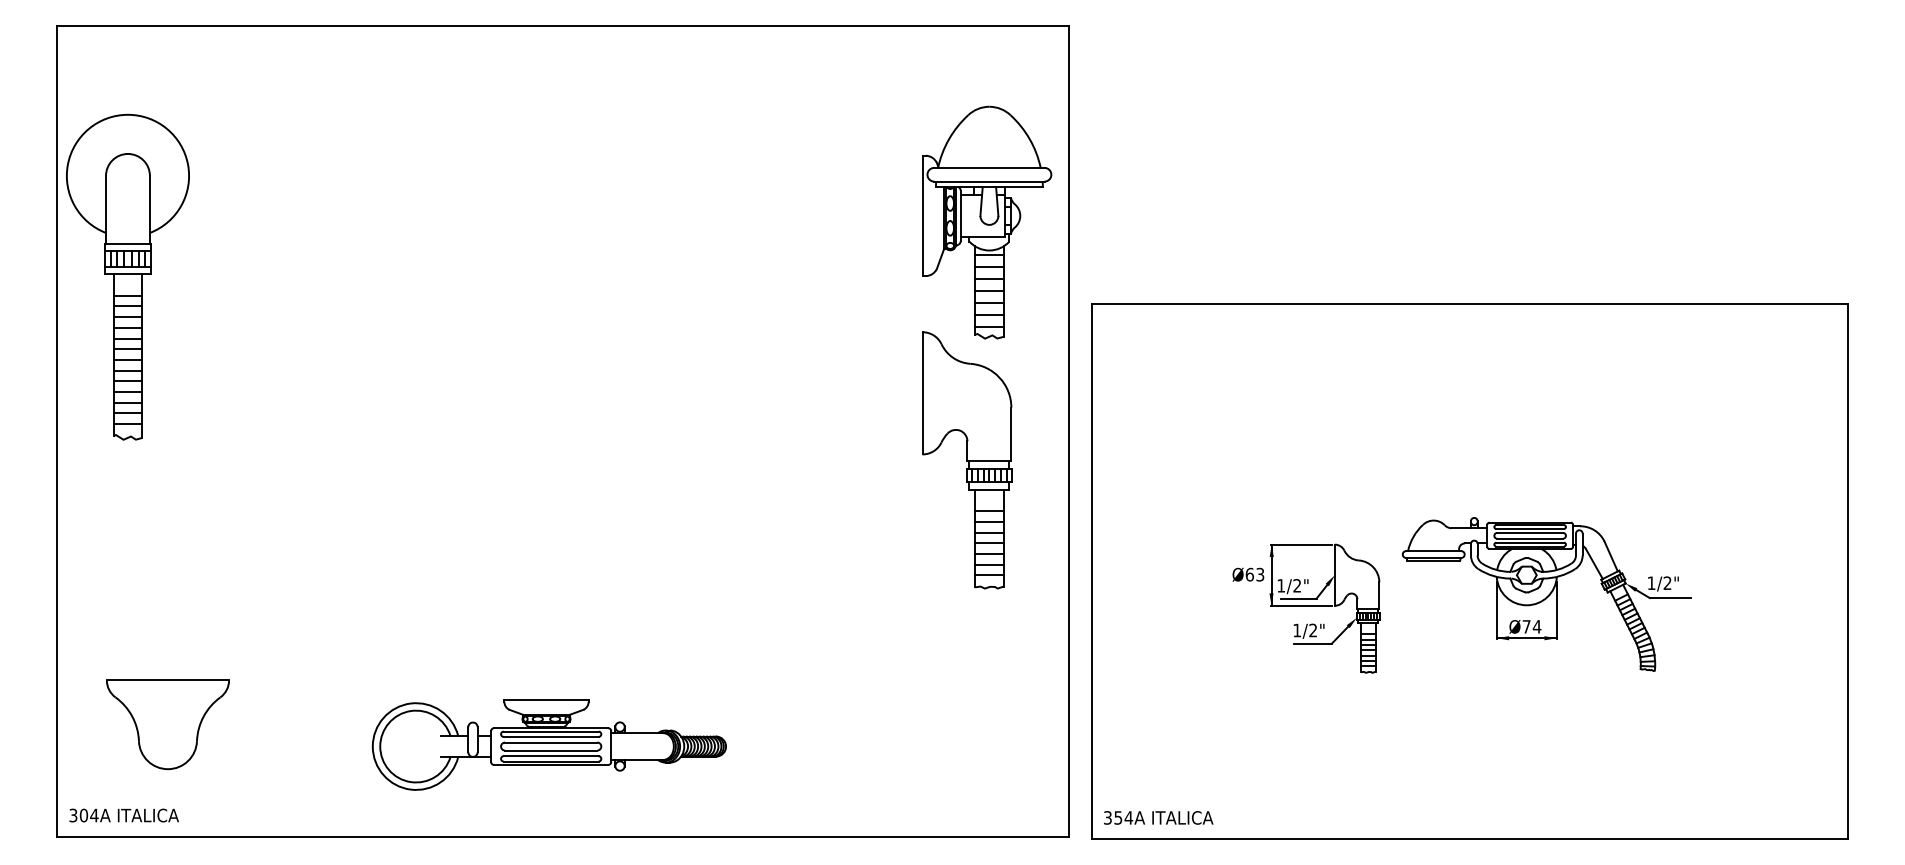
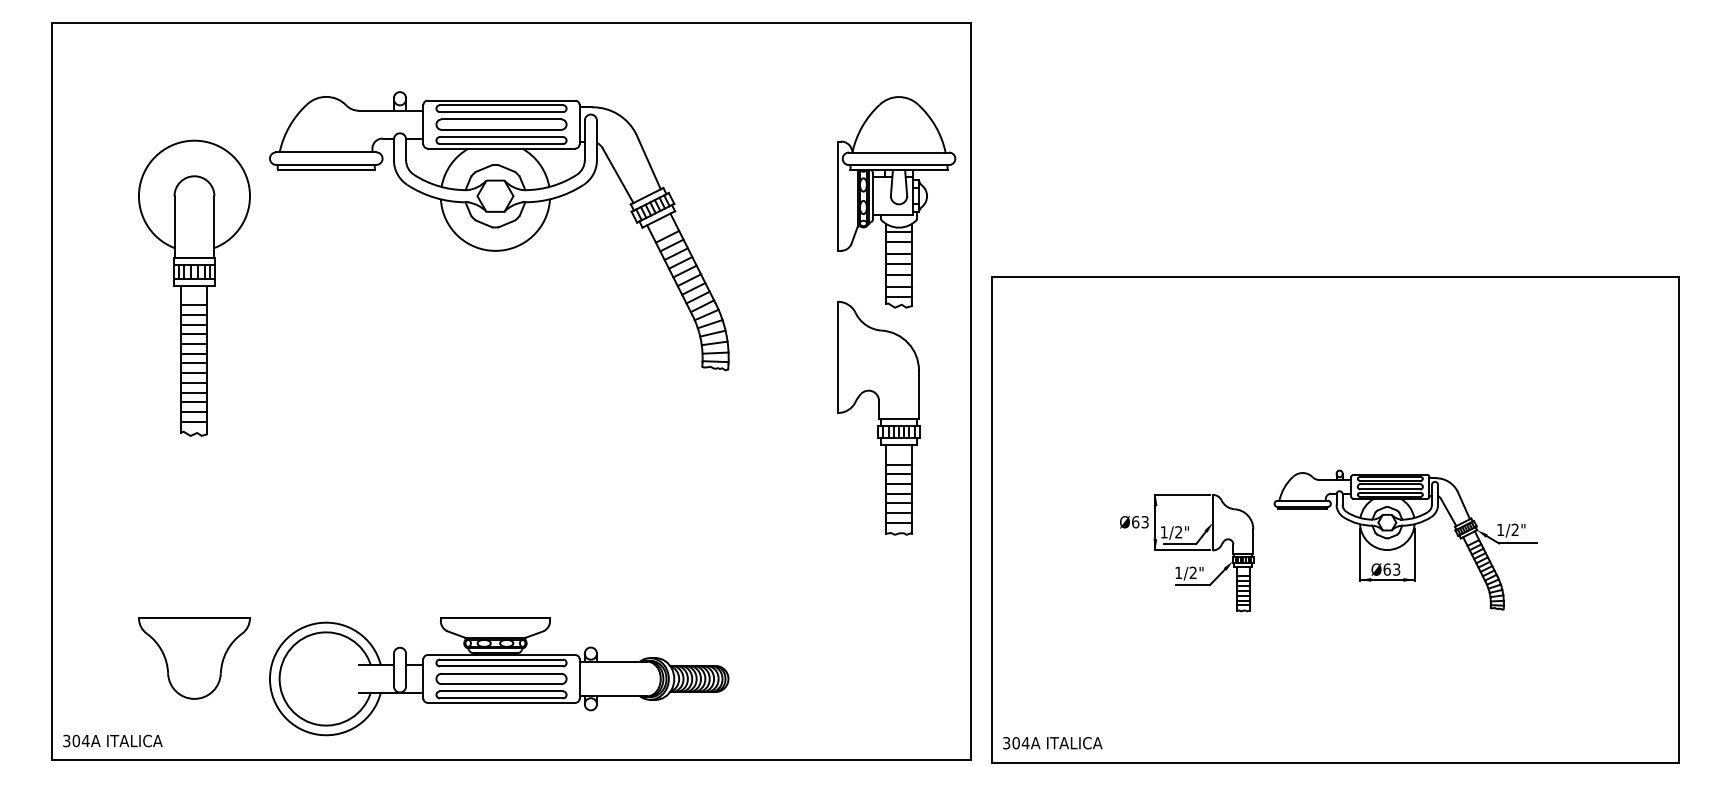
part: (549, 254) -> (499, 231), added
part: (127, 276) -> (194, 287), moved
text: (1531, 626) -> (1391, 569), Ø74 -> Ø63
part: (167, 724) -> (194, 658), moved
part: (549, 744) -> (499, 676), size x1.43
text: (1118, 817) -> (1016, 742), 354A -> 304A

